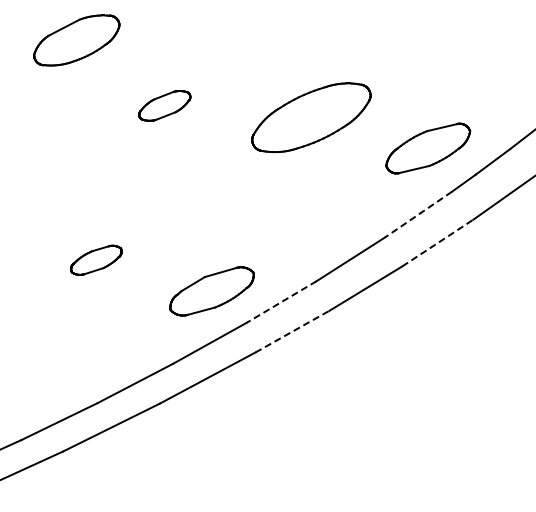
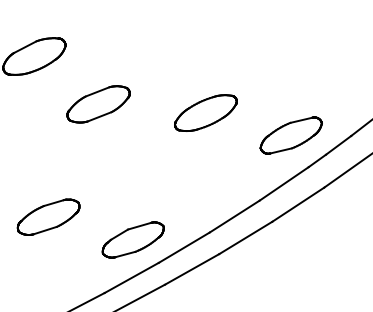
part: (164, 105) -> (98, 104), size x1.67
part: (311, 117) -> (205, 112), size x0.71
line: (418, 214) -> (284, 183), dashed -> solid
line: (437, 243) -> (298, 205), dashed -> solid
part: (96, 260) -> (48, 217), size x1.67
line: (281, 301) -> (184, 247), dashed -> solid
line: (292, 331) -> (192, 269), dashed -> solid

